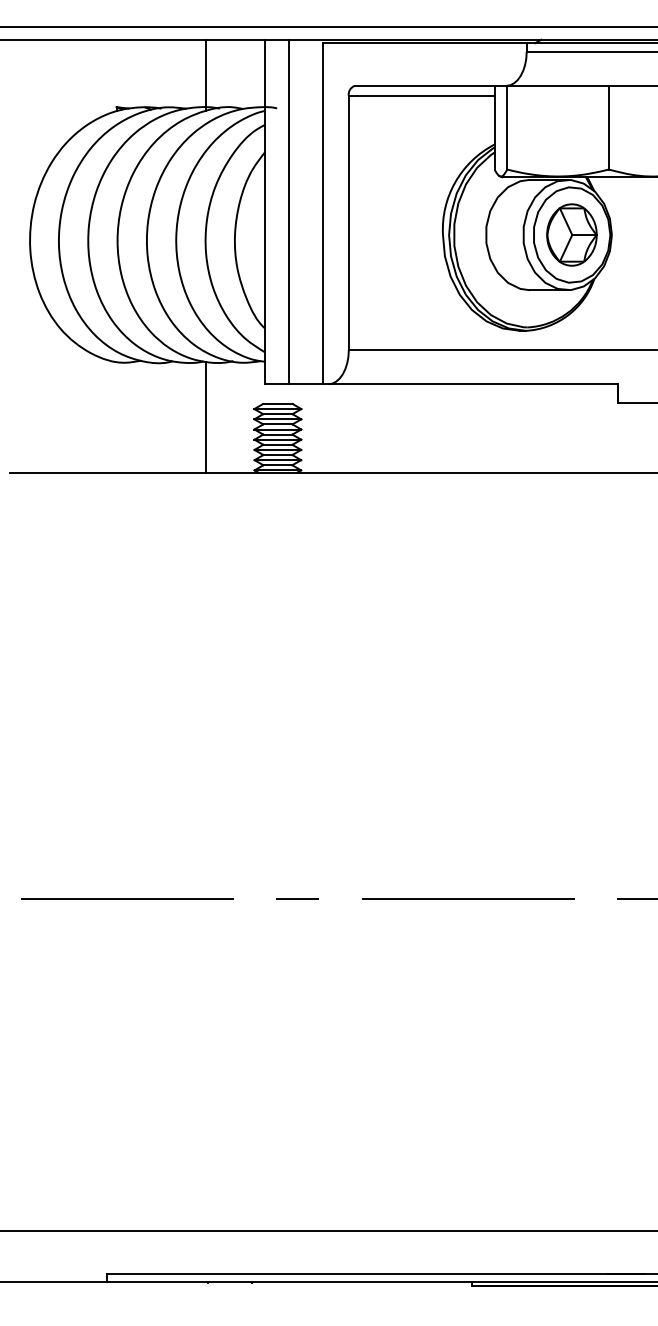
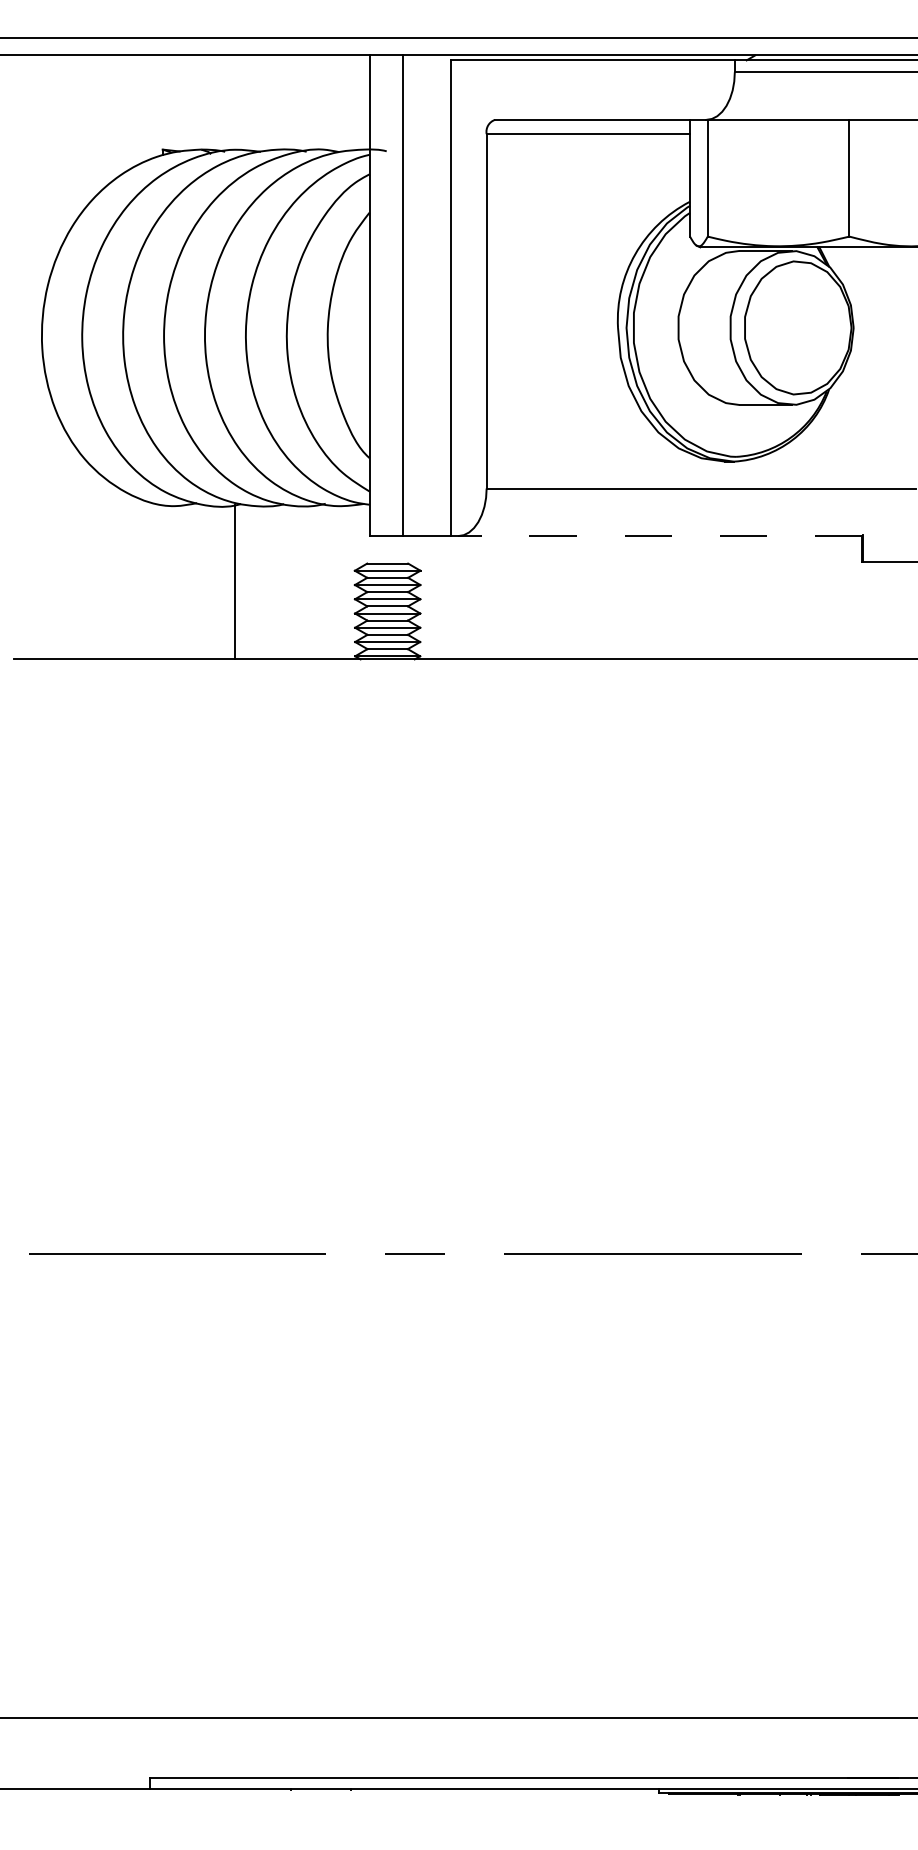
line: (206, 74) -> (287, 104), removed
part: (571, 234) -> (797, 327), removed
line: (472, 384) -> (659, 536), solid -> dashed
line: (206, 416) -> (234, 581), moved

